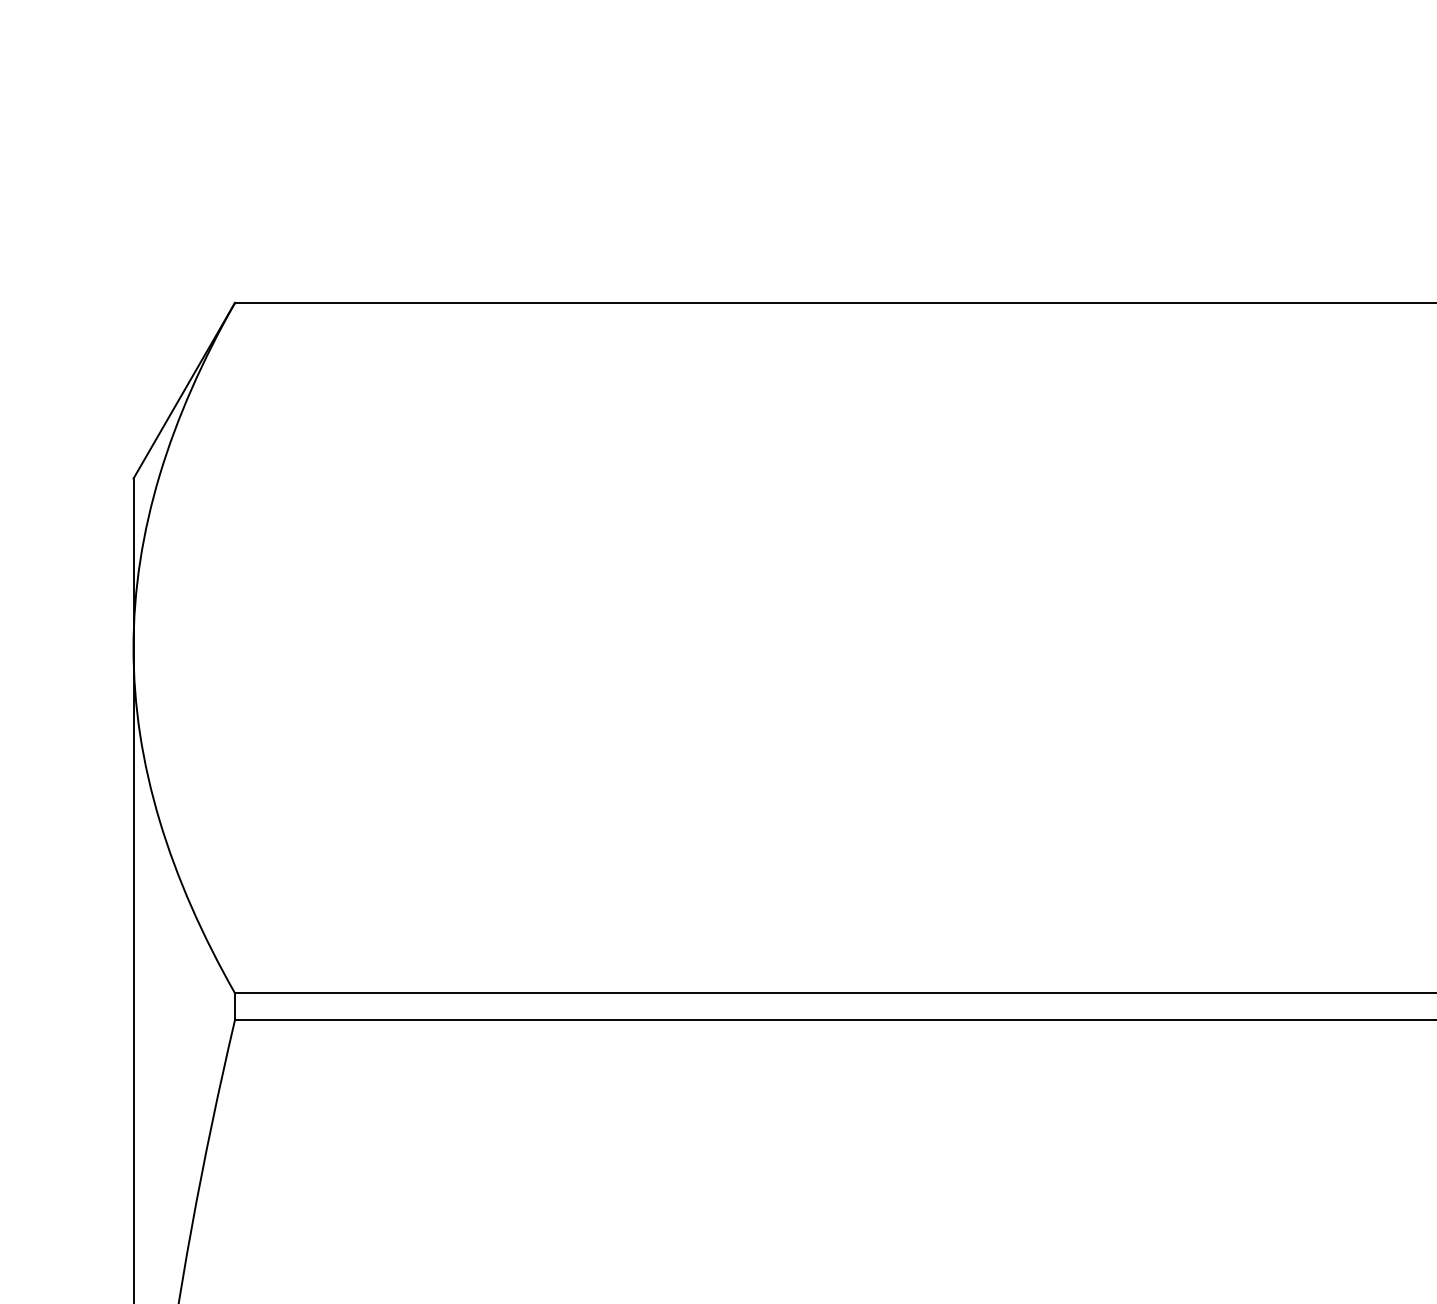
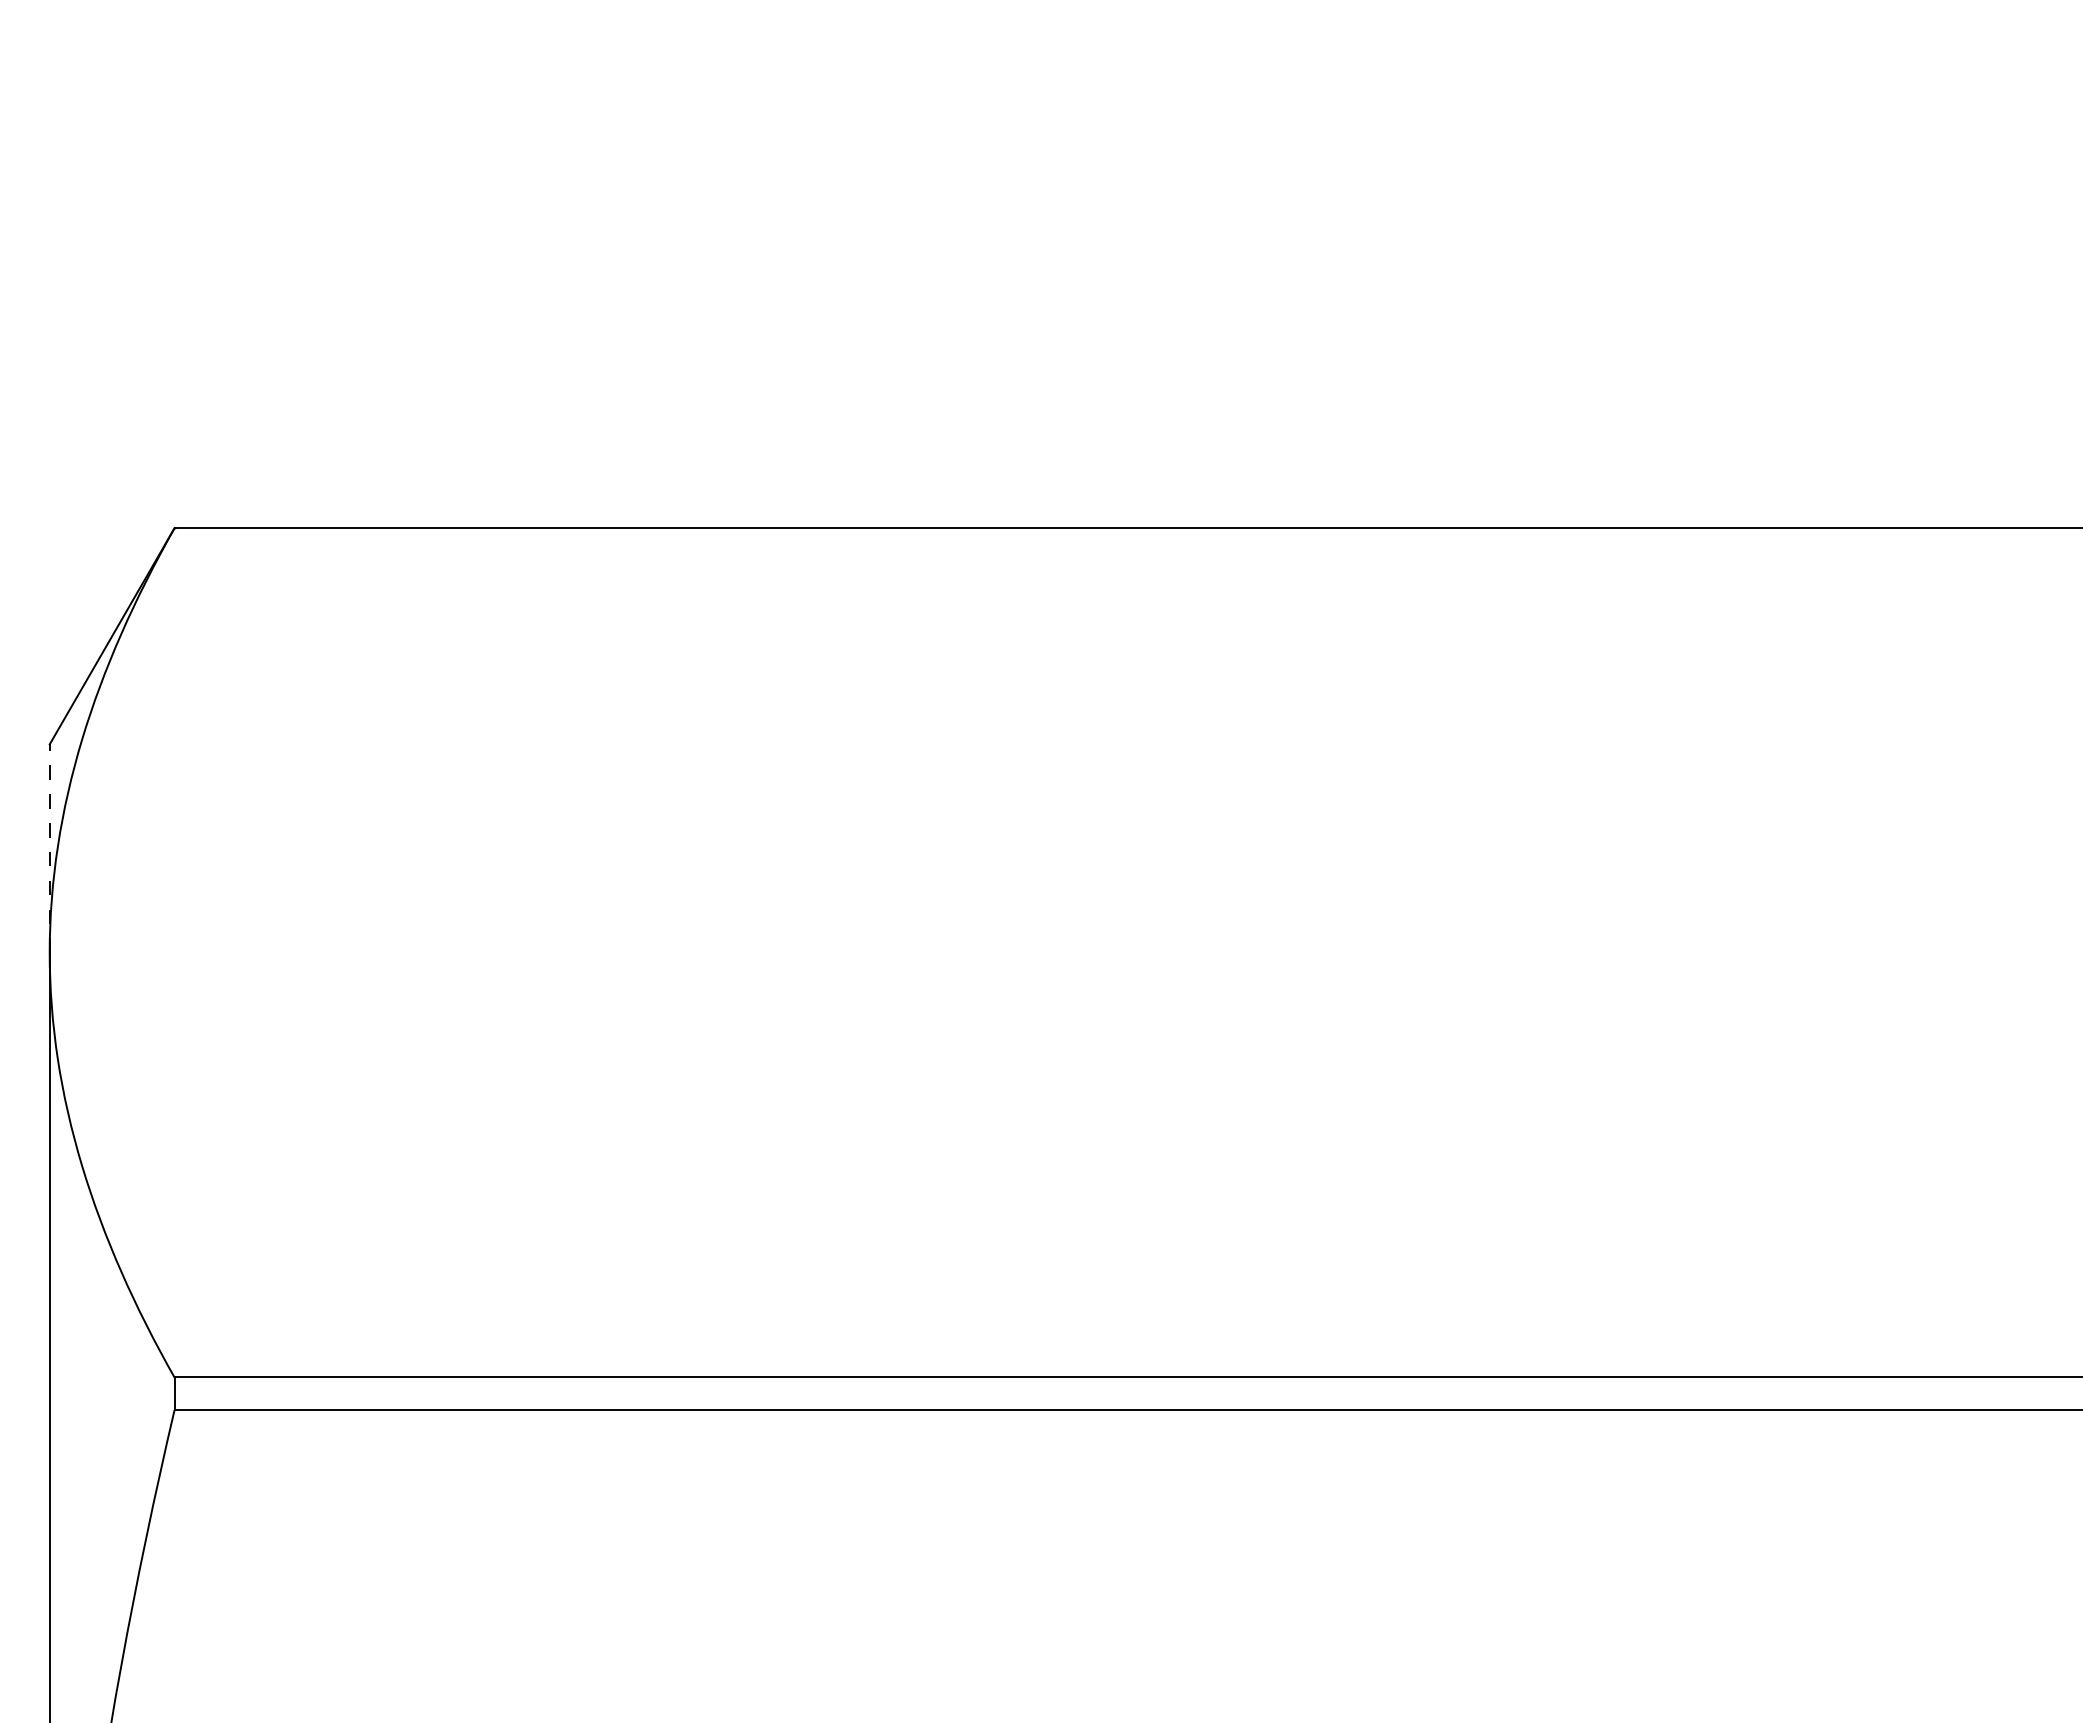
line: (133, 563) -> (49, 848), solid -> dashed

